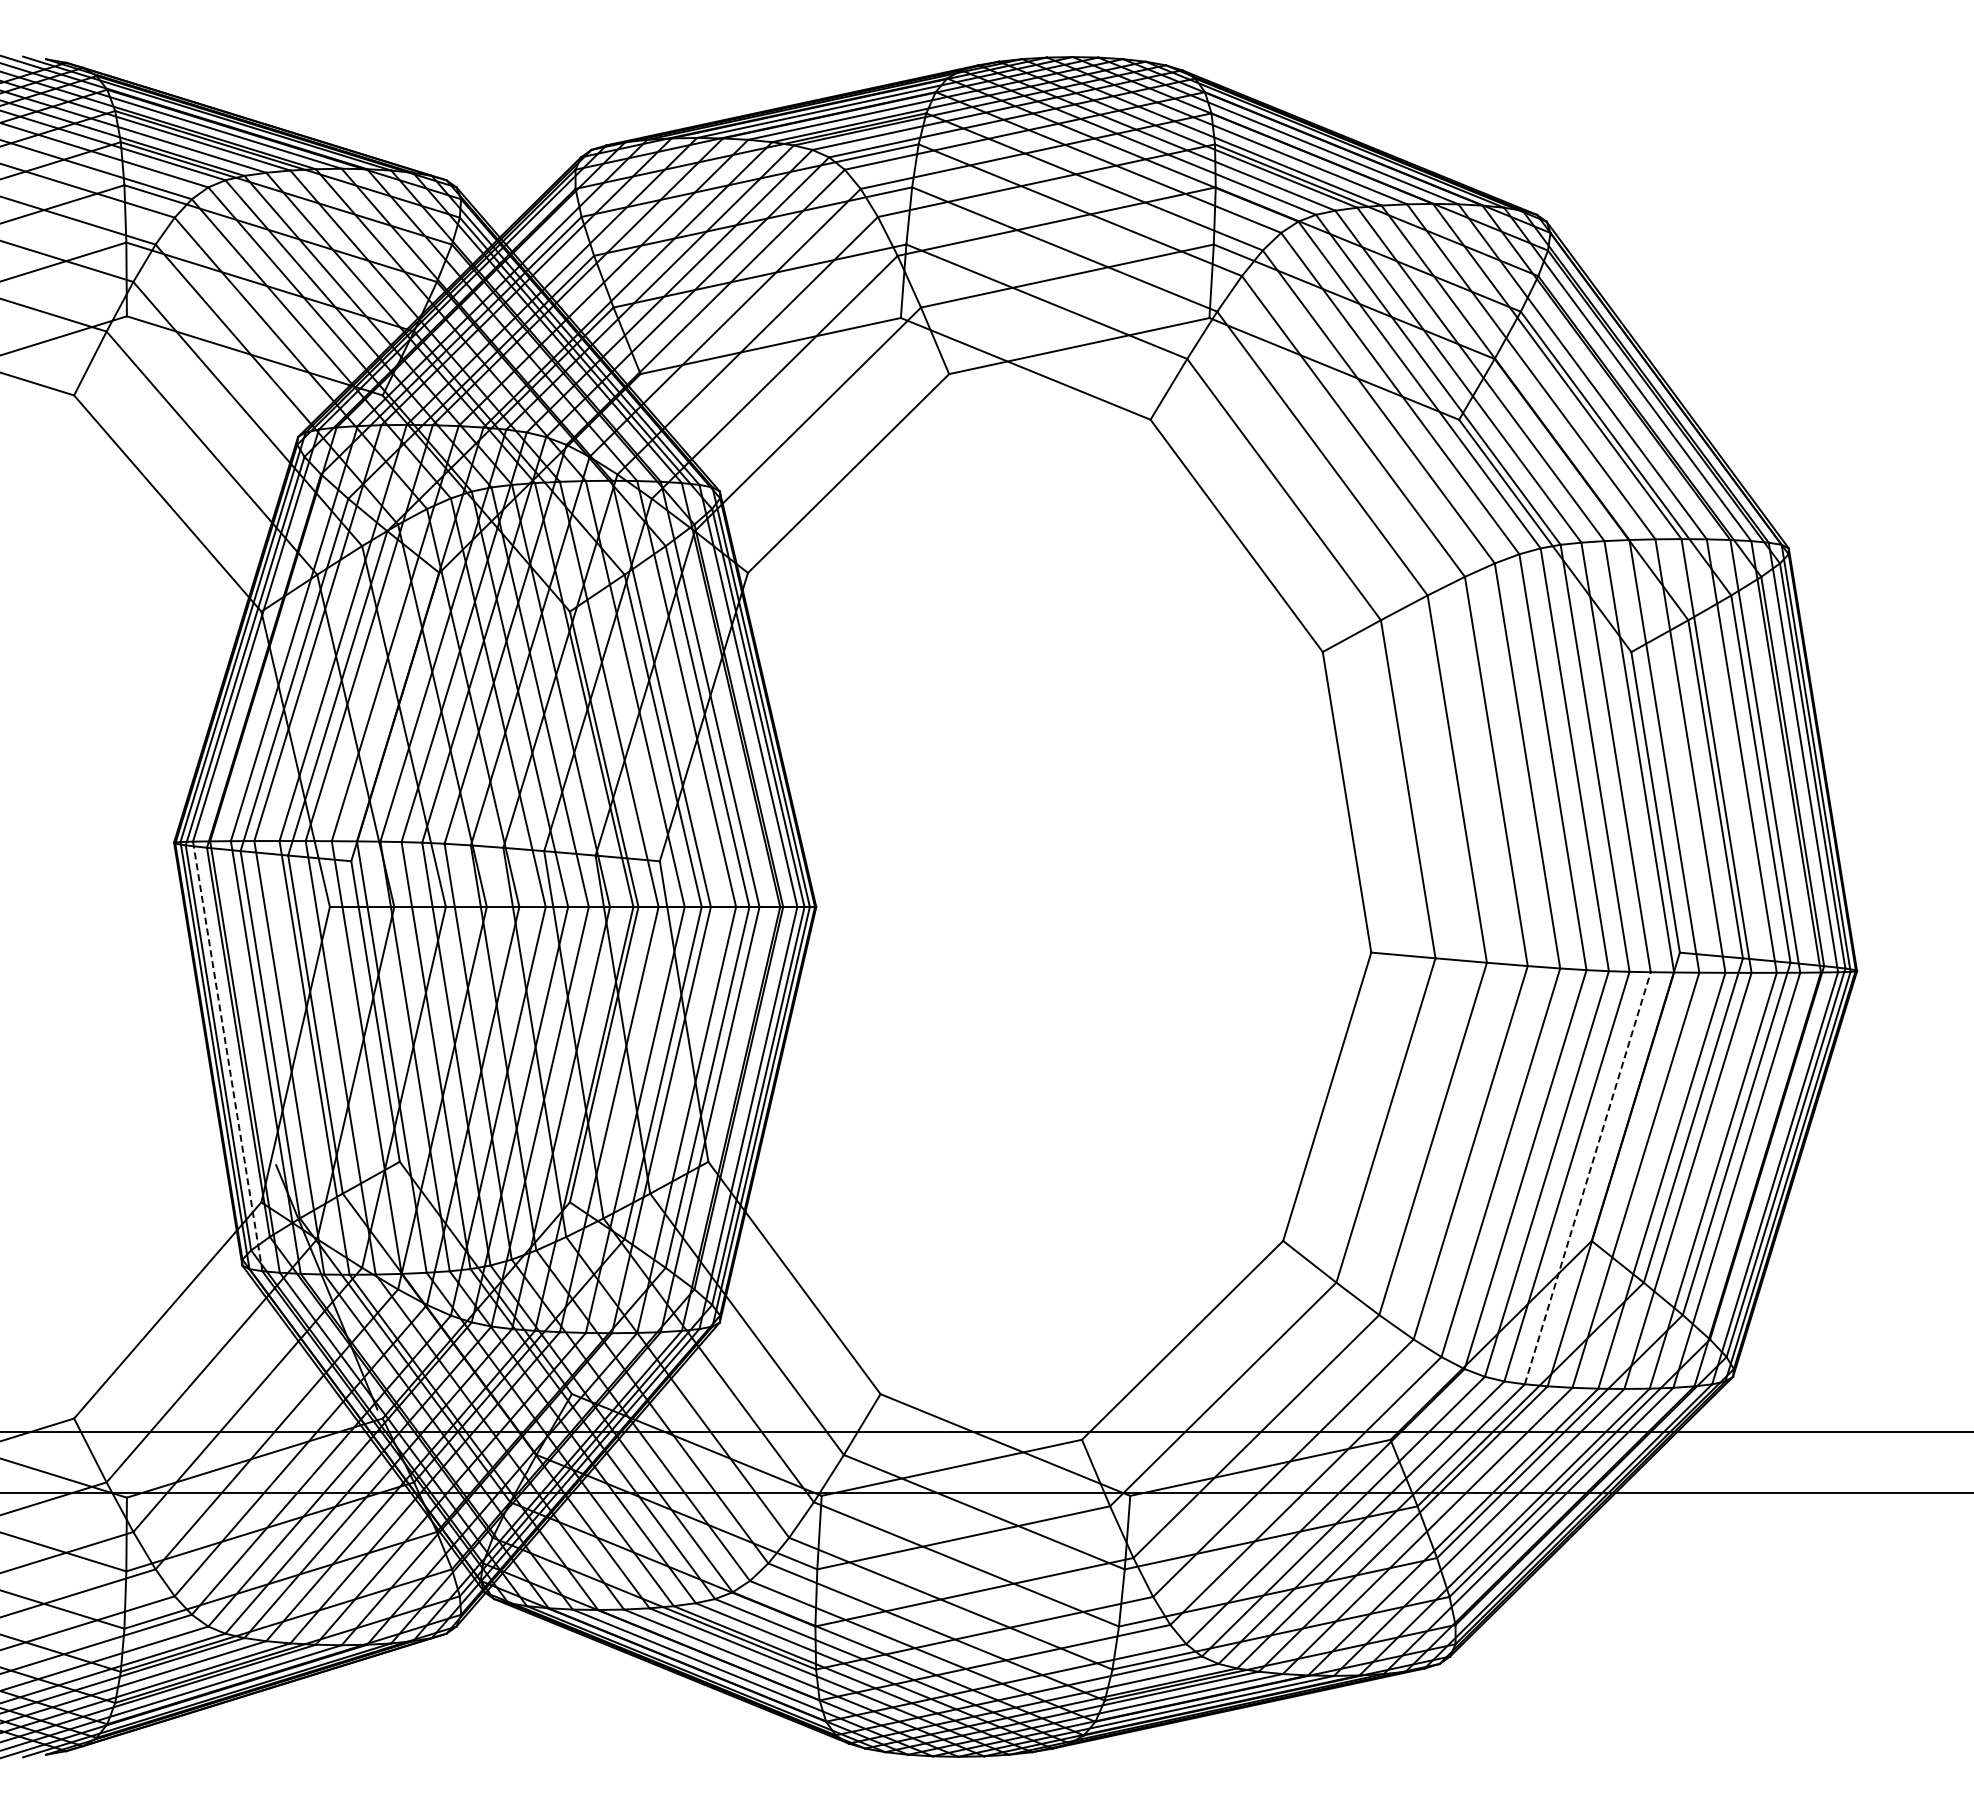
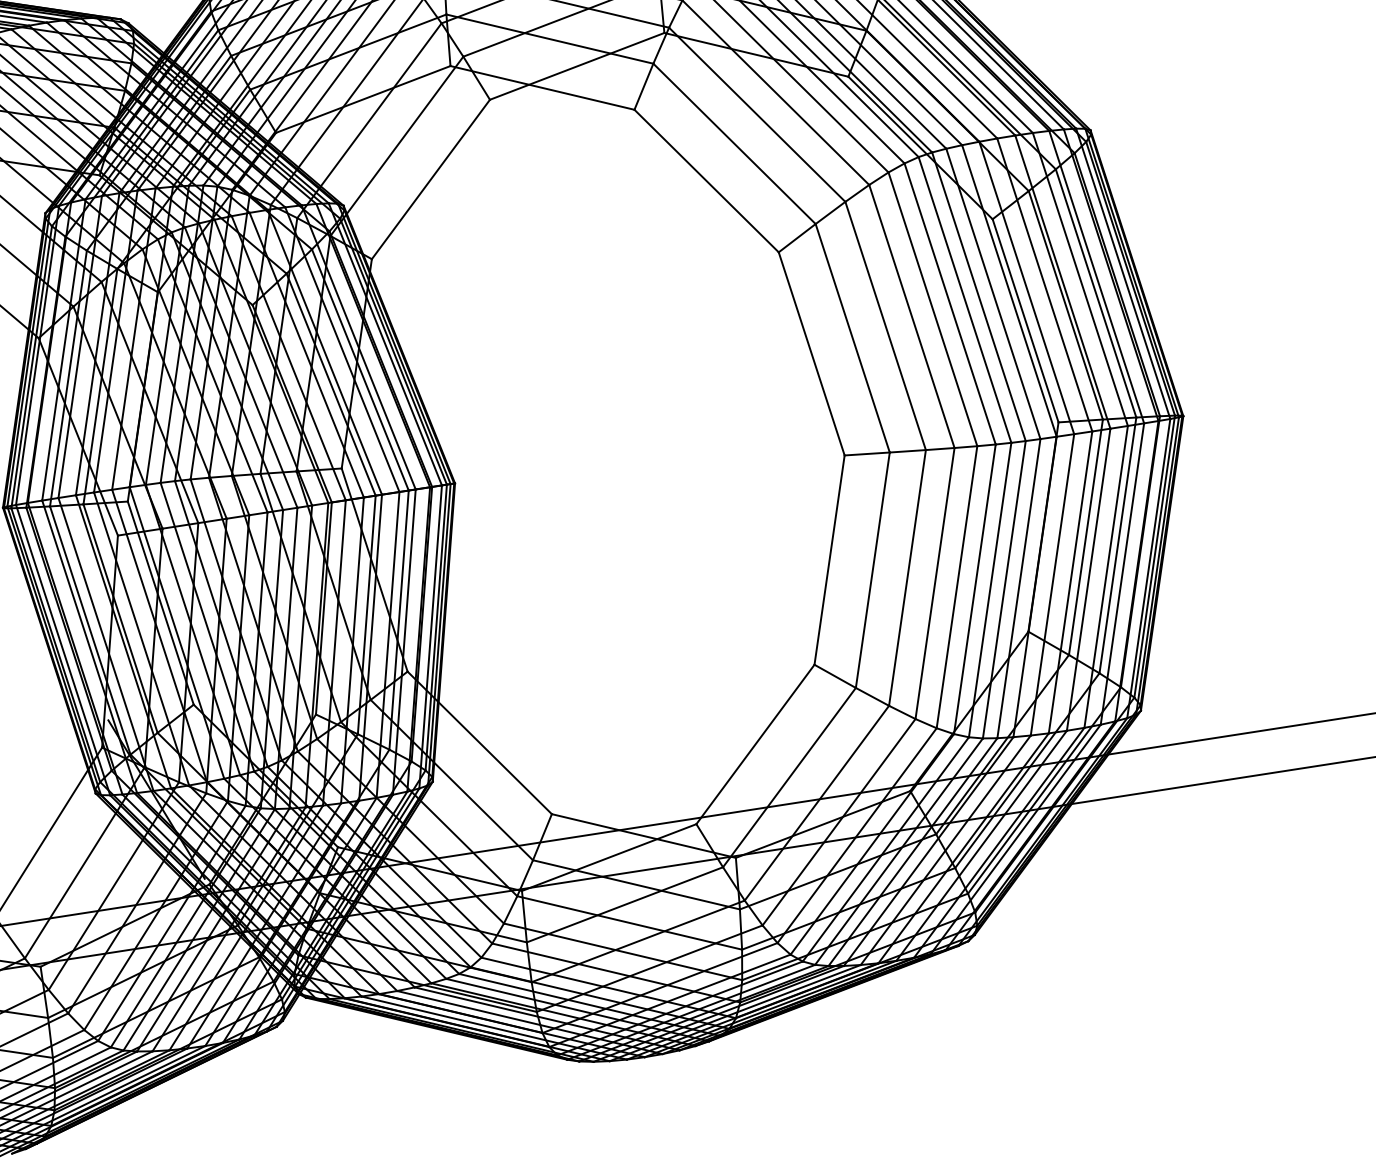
line: (227, 1056) -> (62, 650), dashed -> solid
line: (1587, 1177) -> (1018, 588), dashed -> solid

